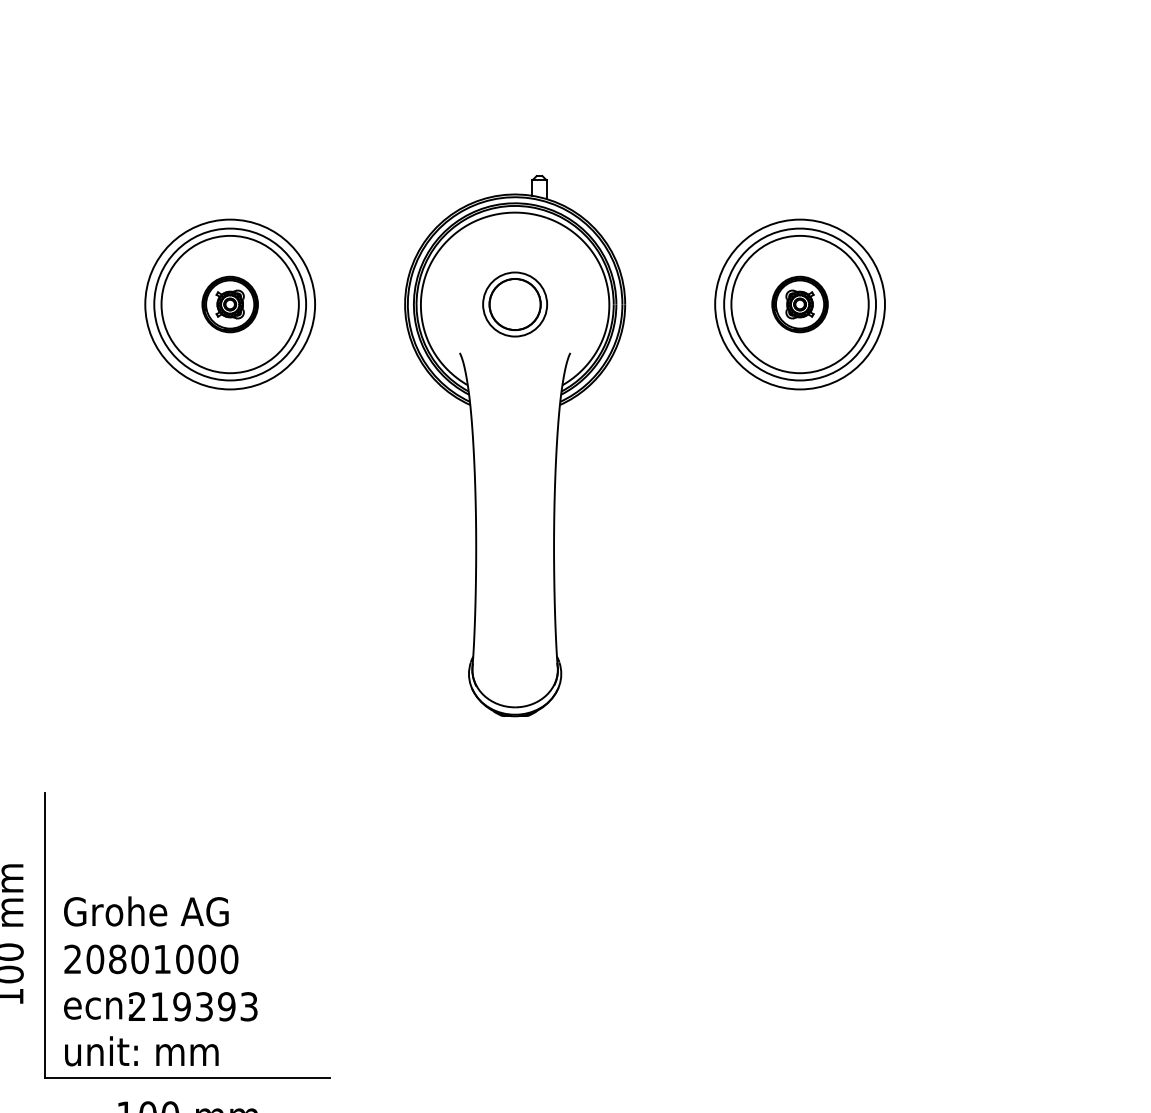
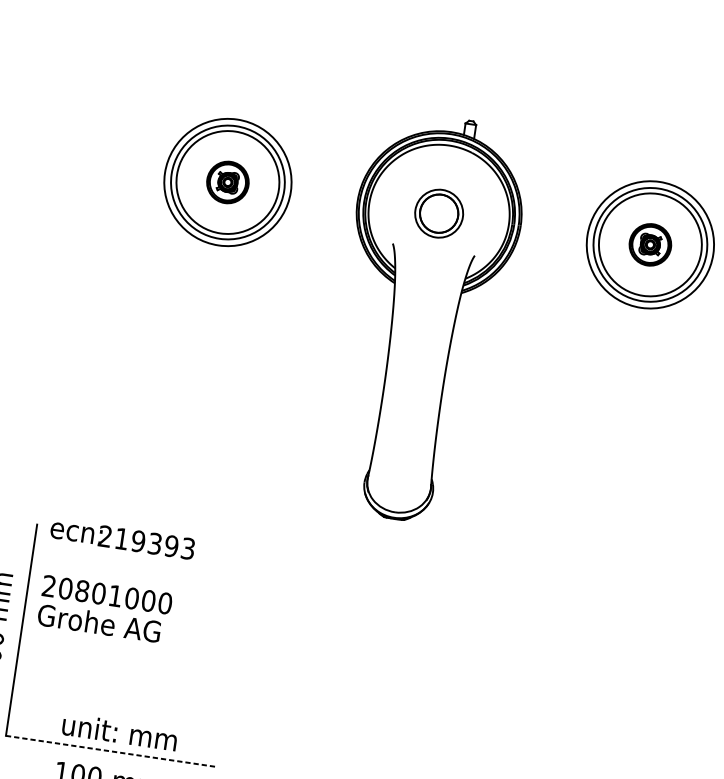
text: (151, 959) -> (107, 594), moved
text: (160, 1006) -> (122, 538), moved
text: (141, 1051) -> (119, 732), moved
line: (188, 1078) -> (112, 751), solid -> dashed

